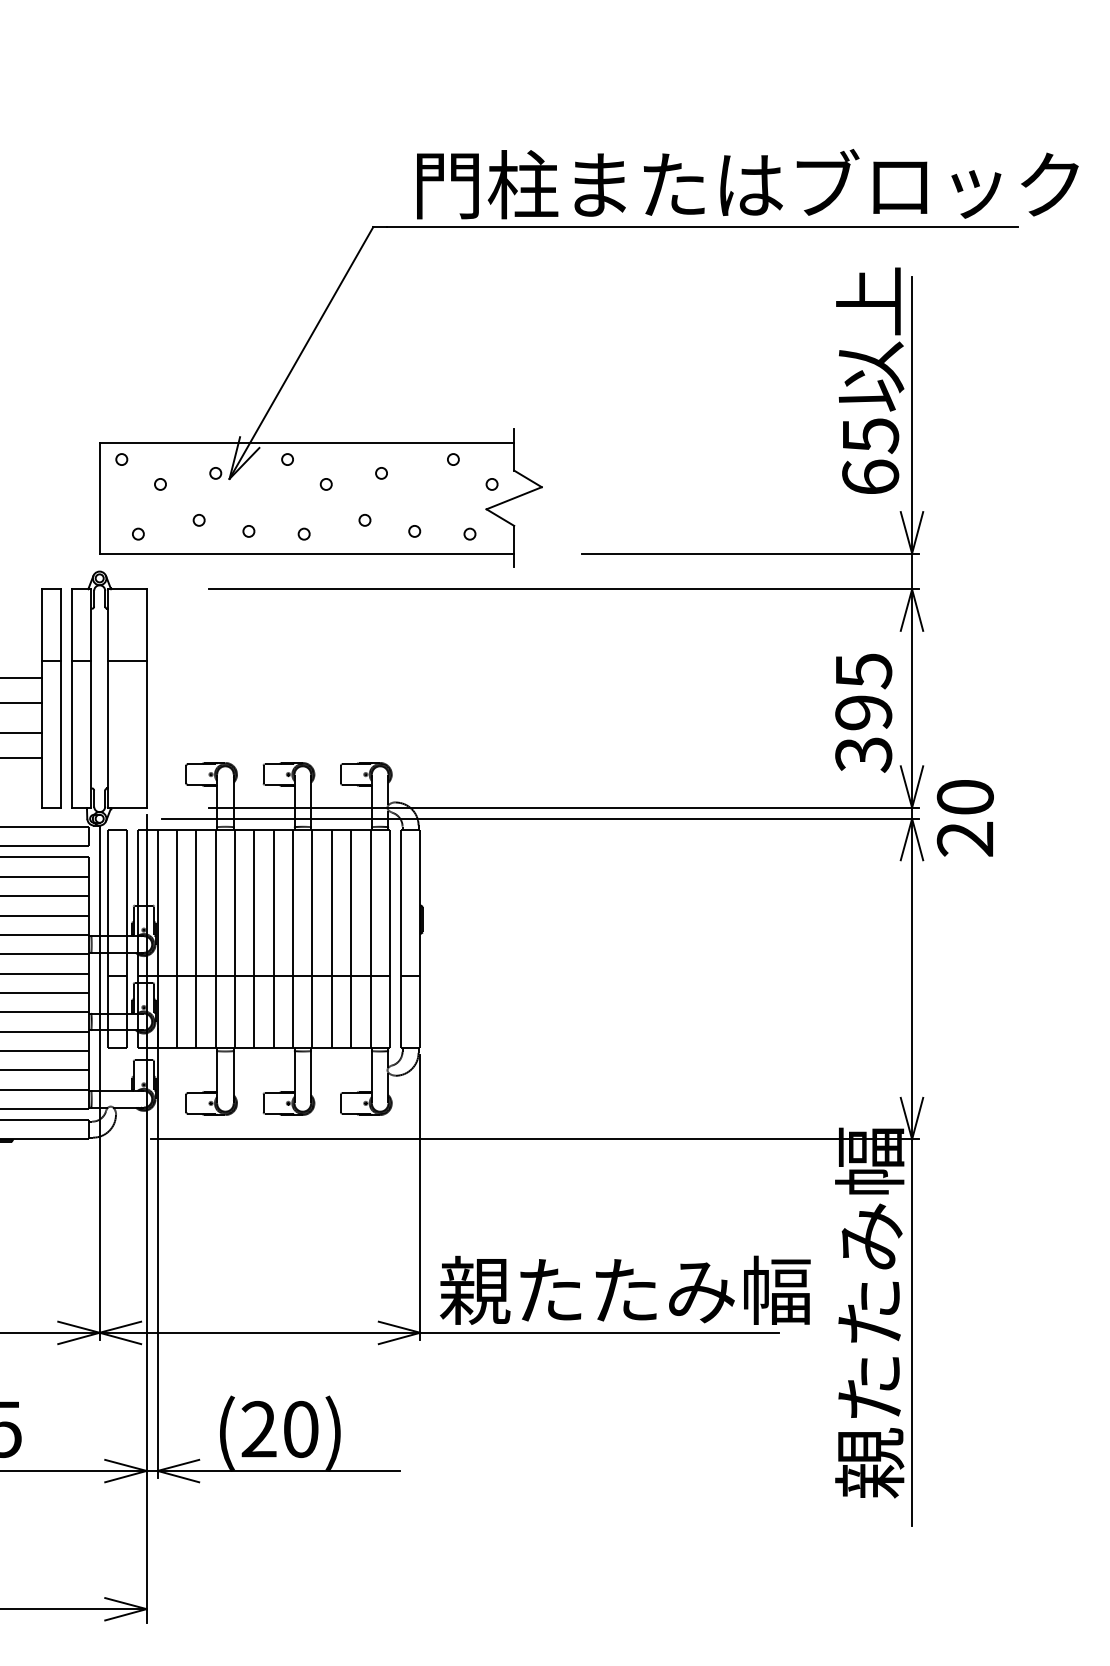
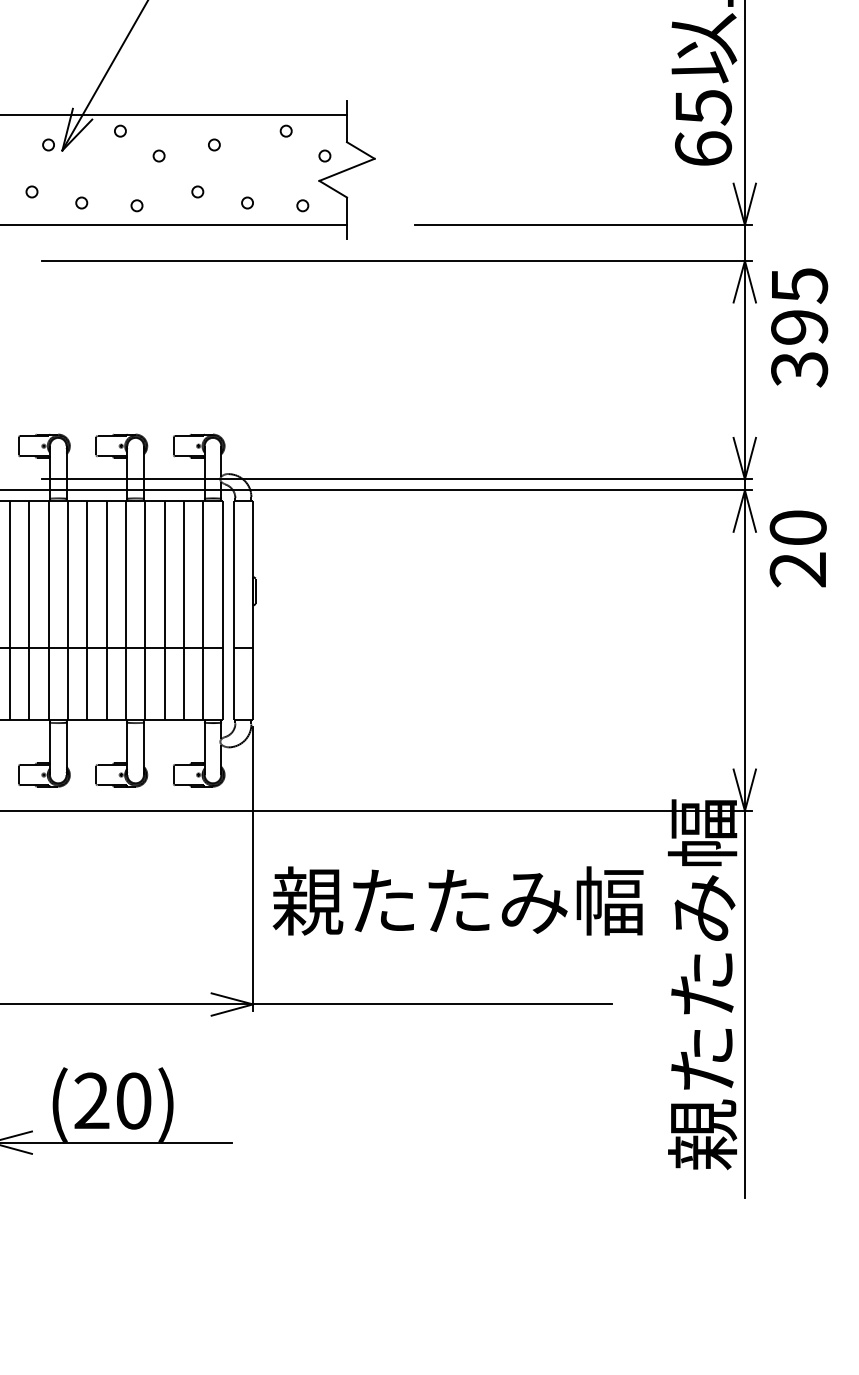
text: (863, 713) -> (799, 328), moved
text: (964, 818) -> (797, 549), moved
text: (625, 1289) -> (458, 900), moved

